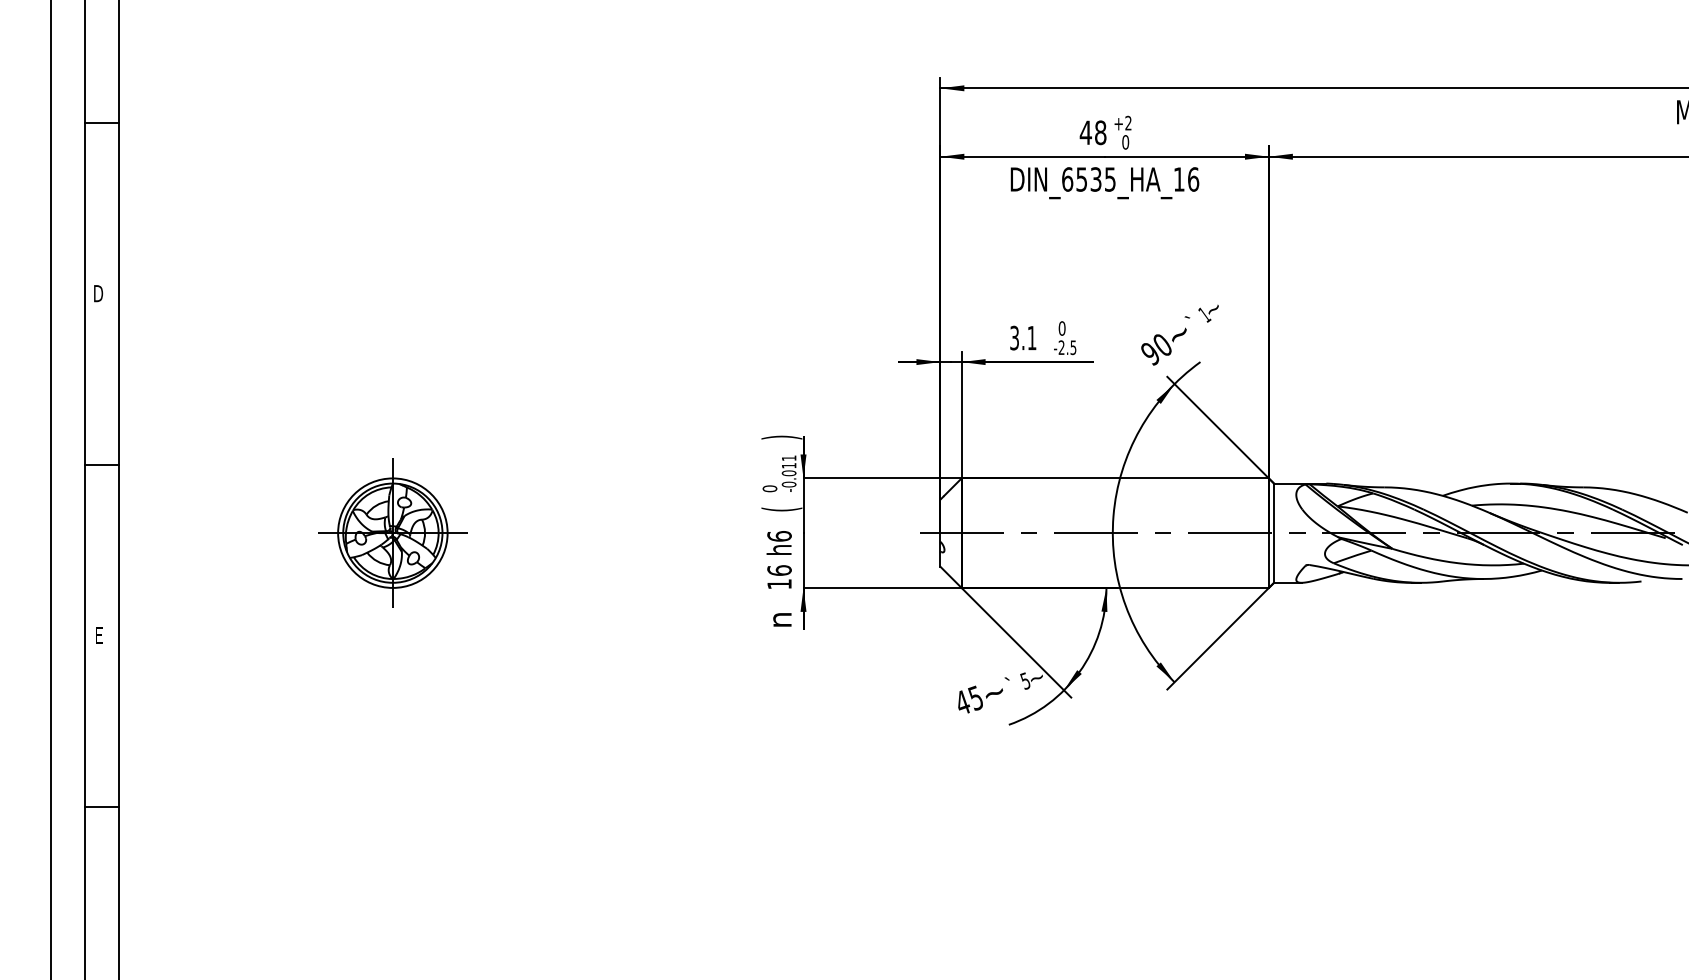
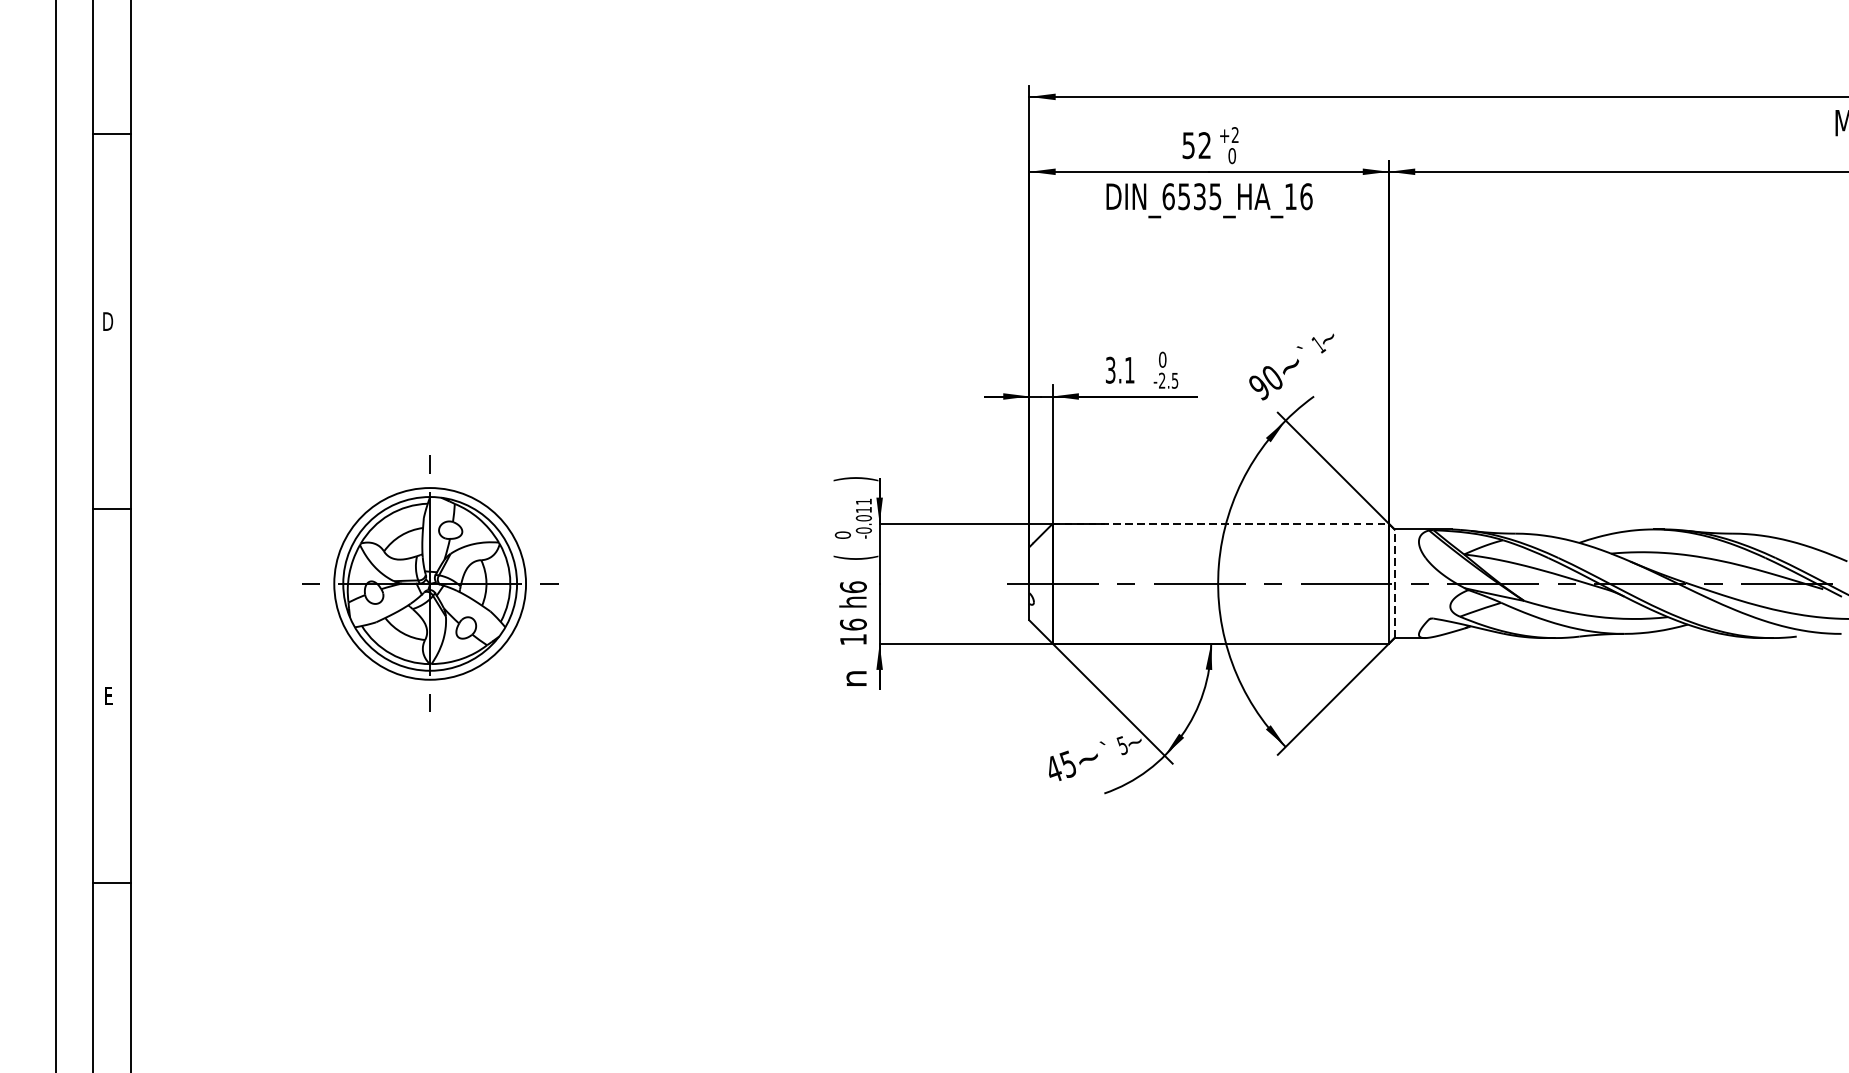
text: (1092, 132) -> (1195, 145), 48 -> 52
line: (1115, 478) -> (1221, 523), solid -> dashed
part: (392, 532) -> (429, 583), size x1.6
line: (1274, 533) -> (1395, 584), solid -> dashed

